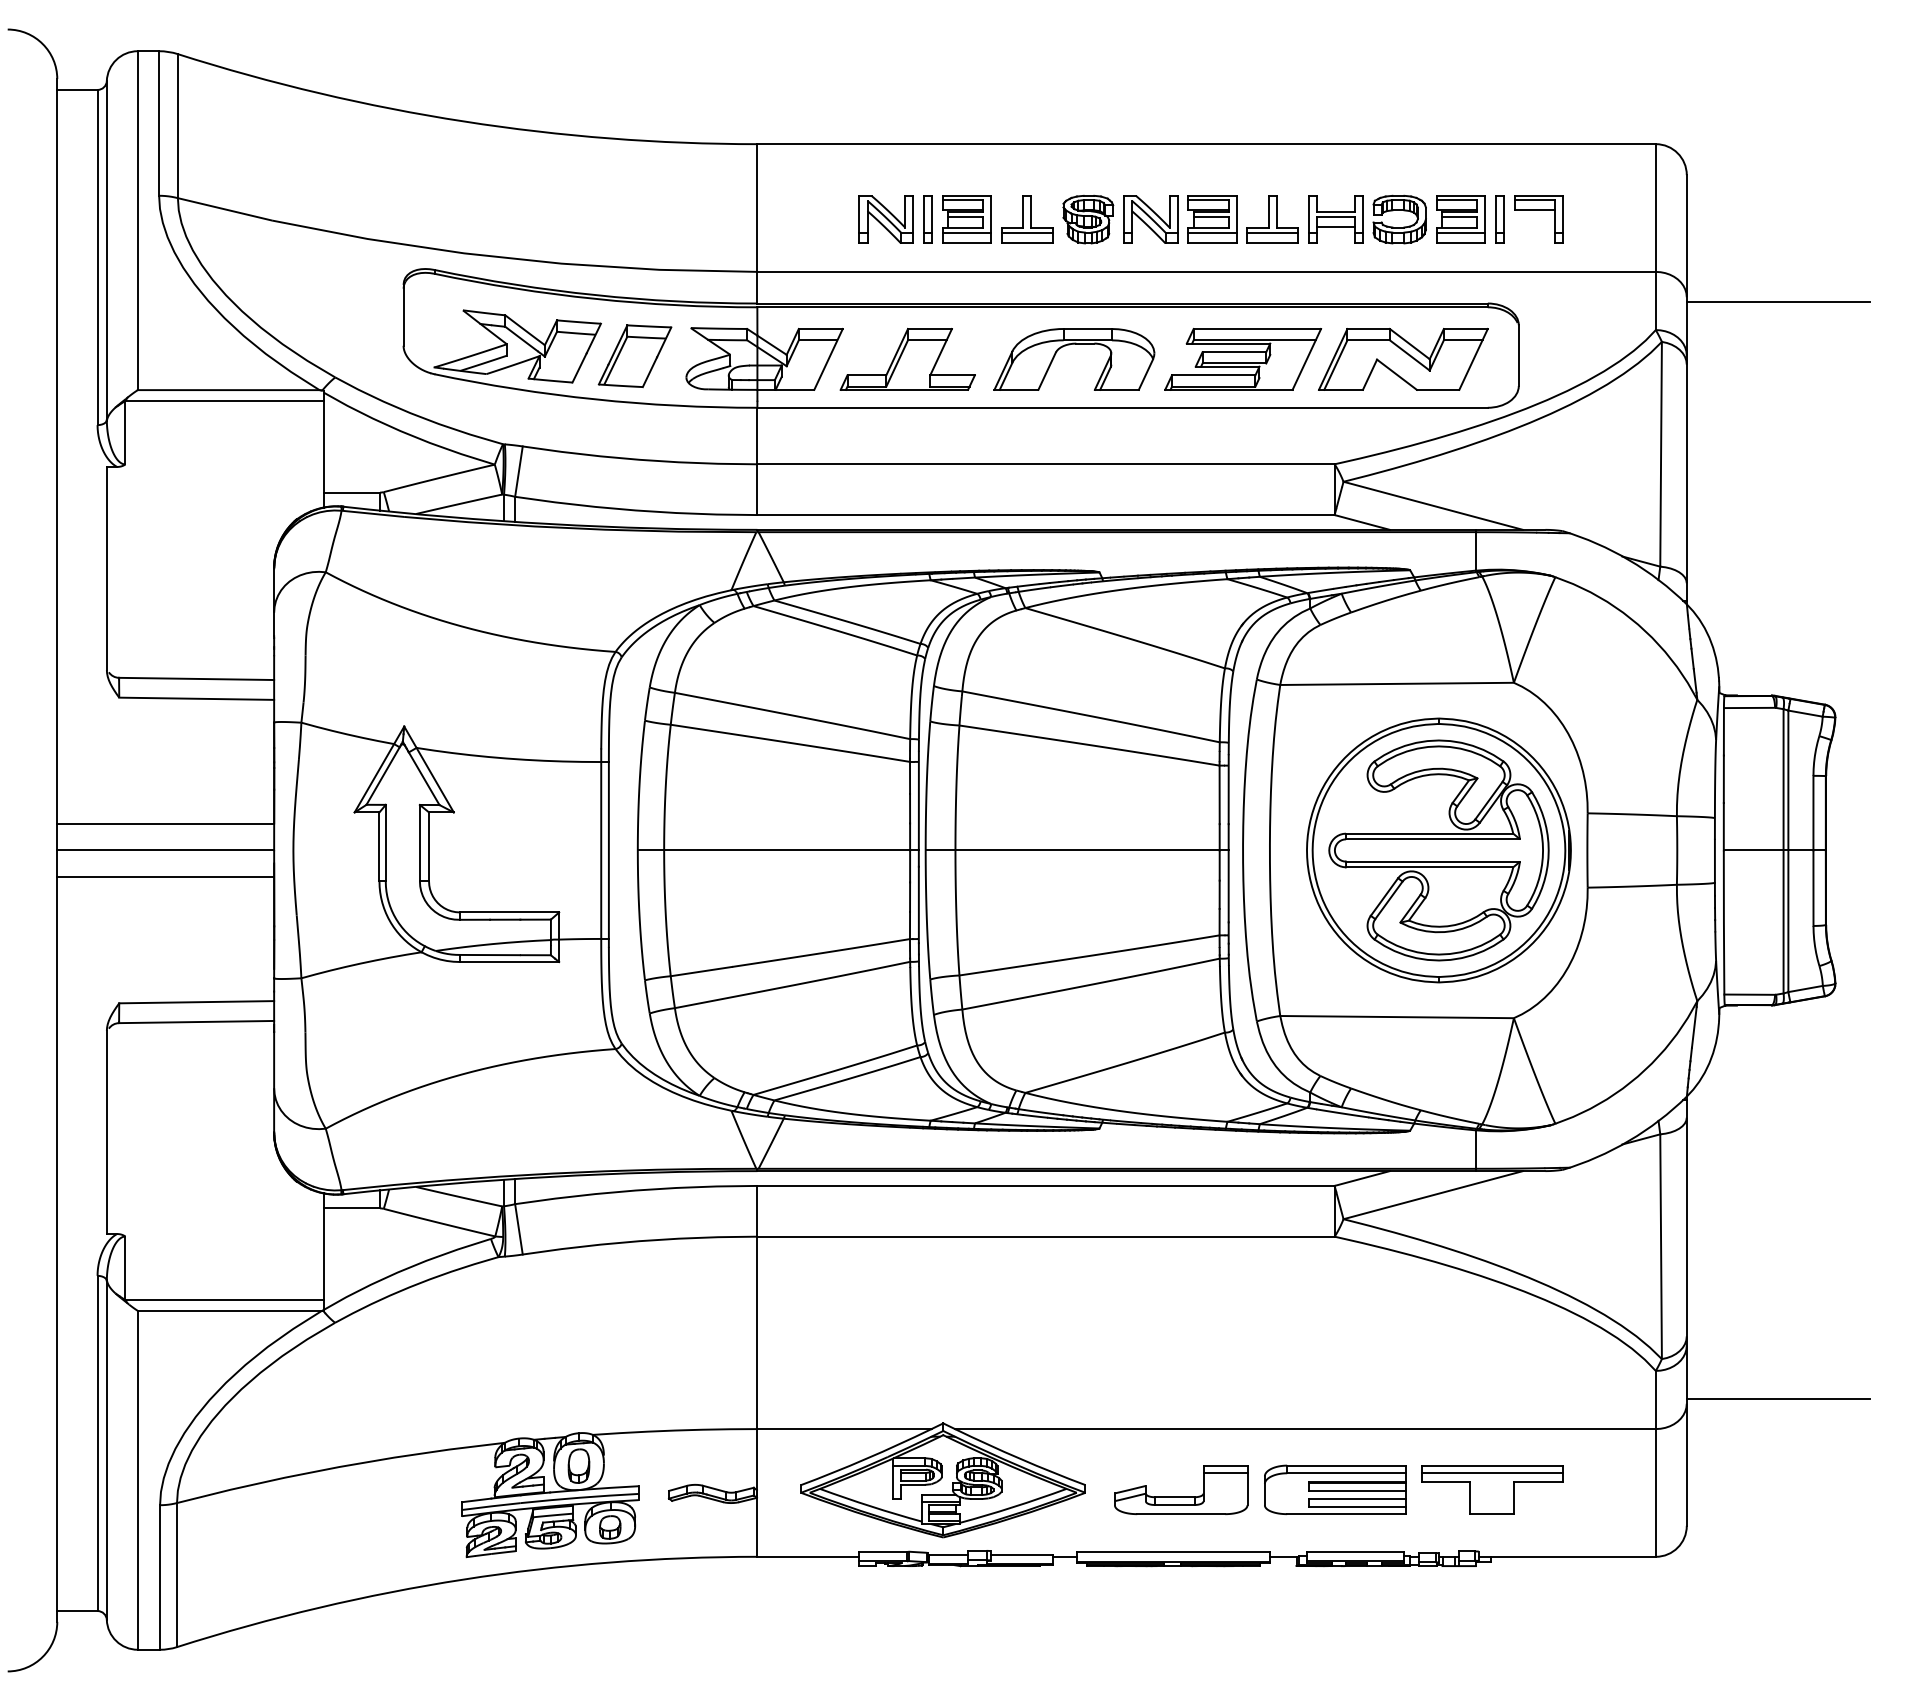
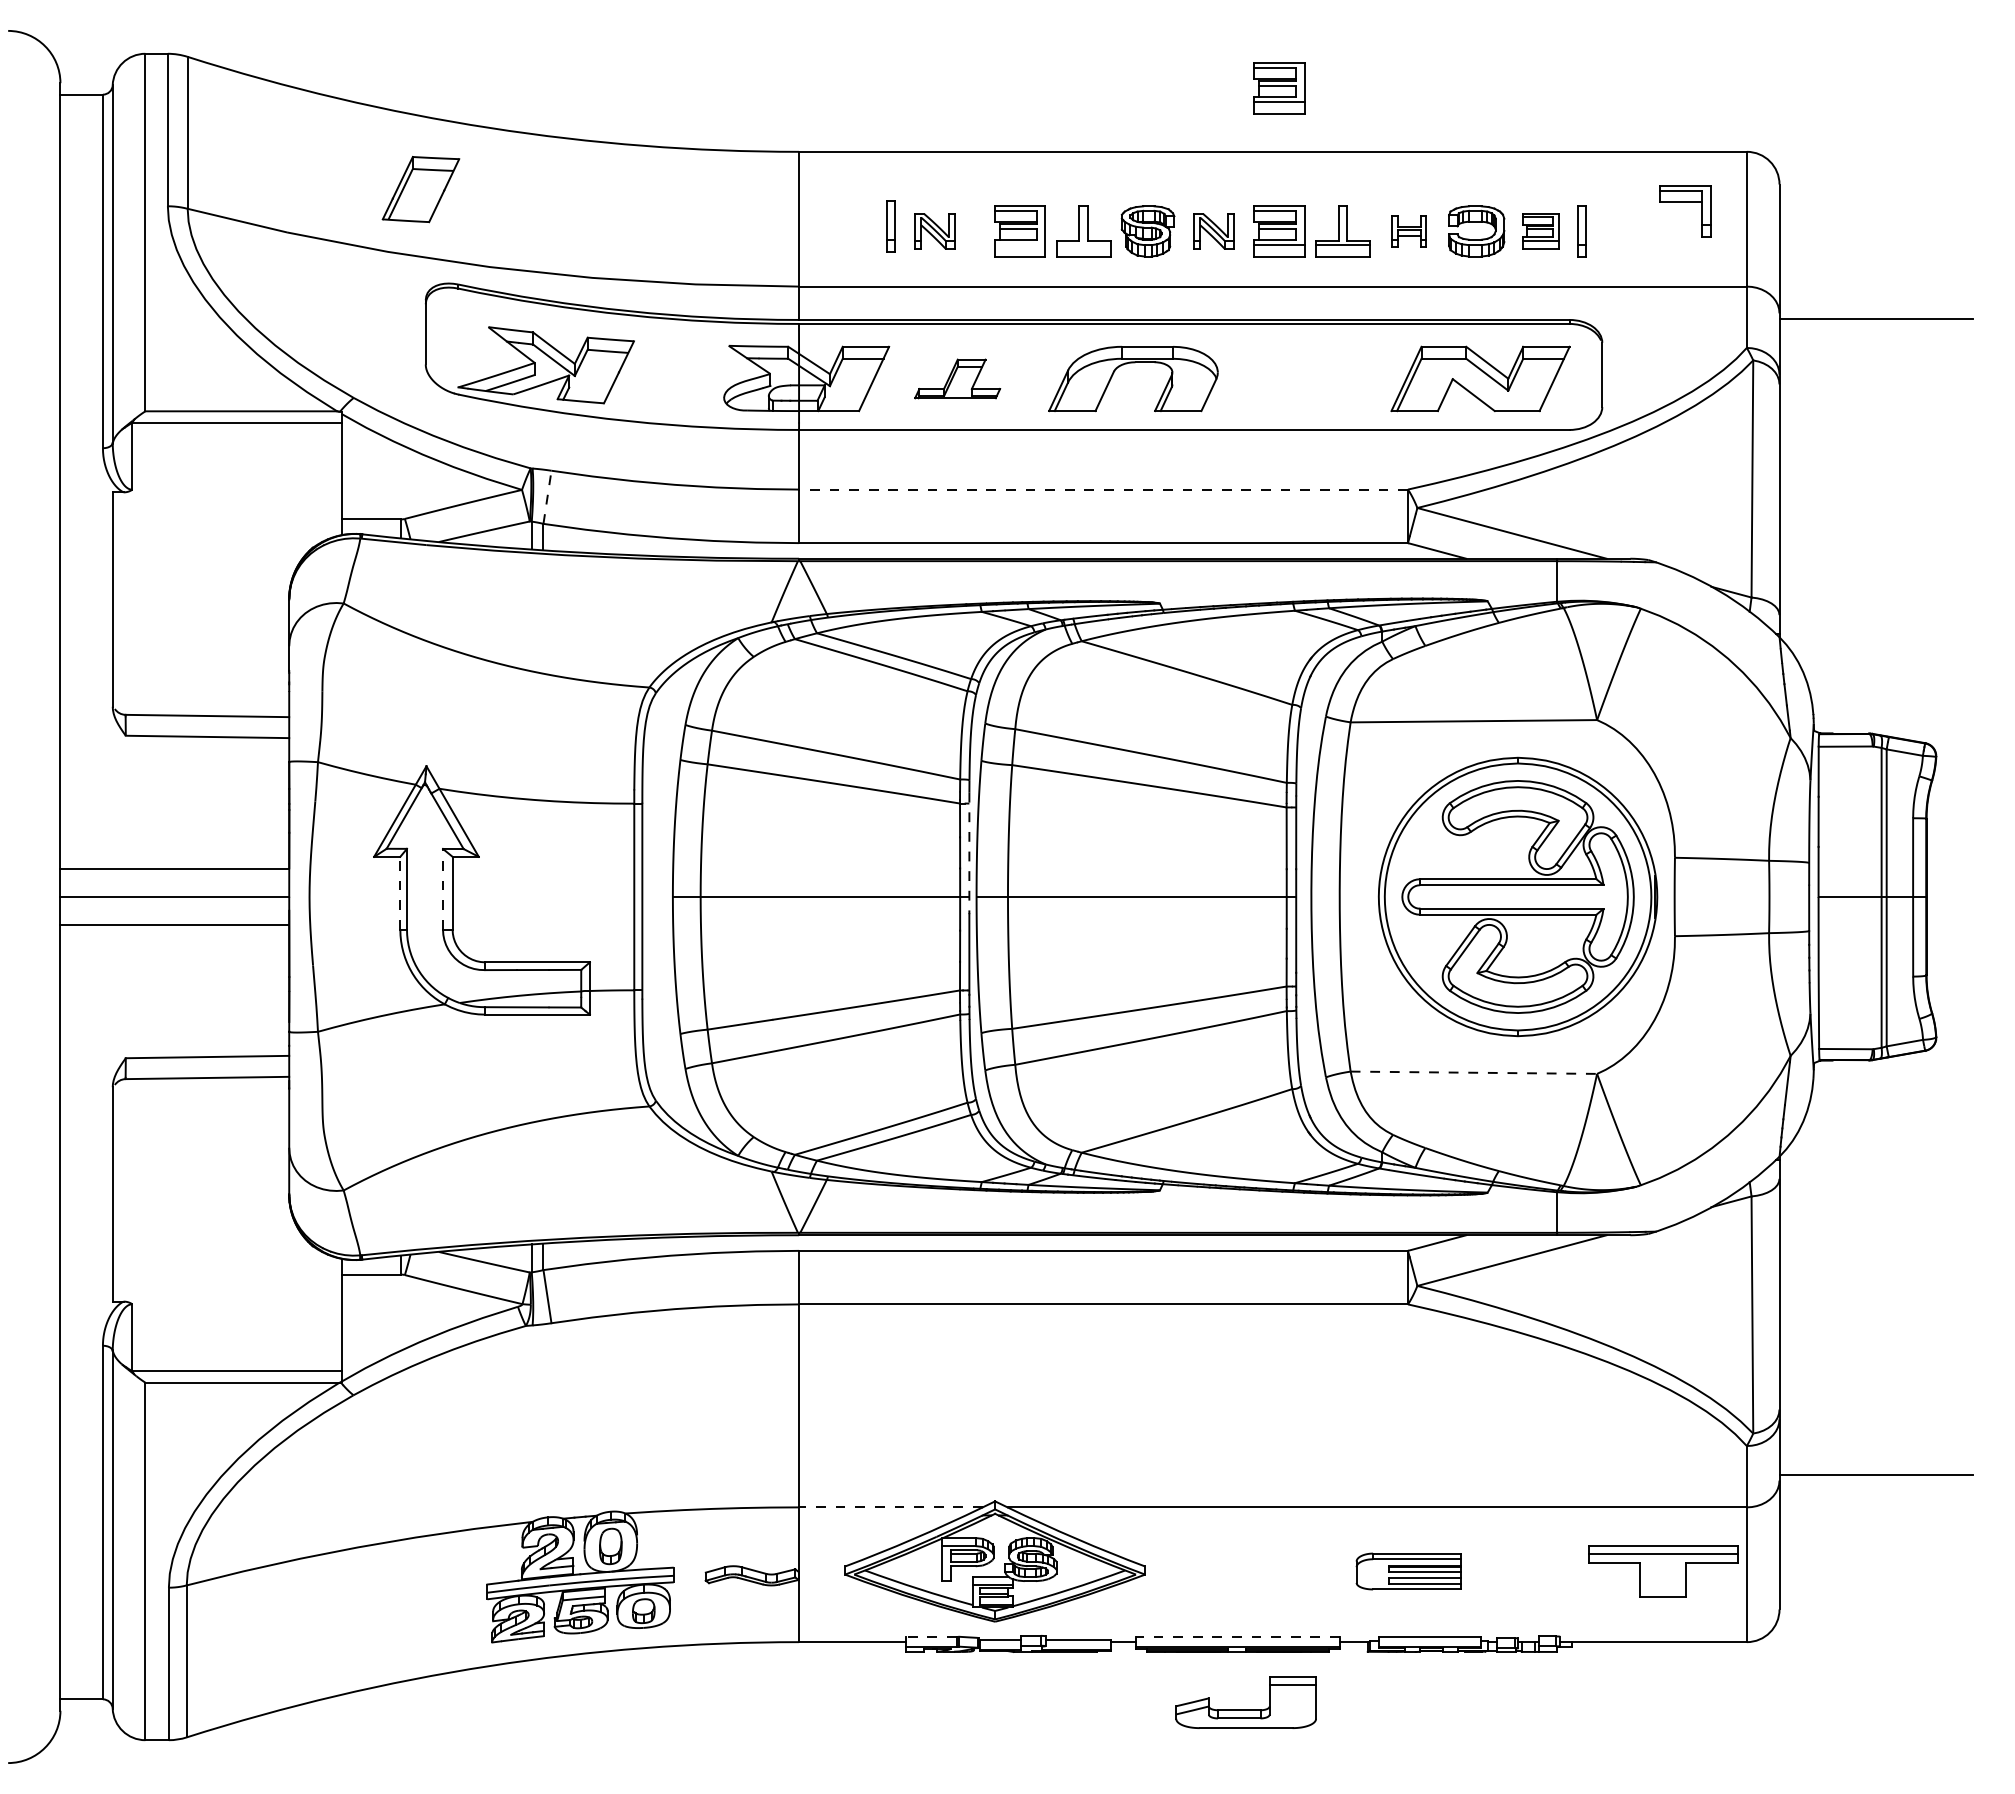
part: (1212, 84) -> (1279, 88), added
part: (1538, 211) -> (1685, 202), moved
part: (885, 219) -> (934, 231), size x0.7
part: (927, 219) -> (890, 226), moved
part: (1150, 219) -> (1213, 231), size x0.7
part: (1336, 219) -> (1409, 231), size x0.6
part: (1461, 219) -> (1541, 231), size x0.7
line: (966, 232) -> (1019, 245), removed
line: (1027, 232) -> (1083, 245), removed
part: (634, 356) -> (420, 189), moved
part: (907, 359) -> (957, 378), size x0.6
part: (1243, 359) -> (1311, 378), removed
line: (1045, 464) -> (1103, 489), solid -> dashed
line: (518, 471) -> (547, 497), solid -> dashed
line: (918, 809) -> (969, 853), solid -> dashed
line: (420, 842) -> (443, 888), solid -> dashed
line: (379, 846) -> (400, 892), solid -> dashed
line: (1397, 1016) -> (1474, 1072), solid -> dashed
line: (844, 1429) -> (890, 1507), solid -> dashed
part: (1335, 1489) -> (1408, 1571), size x0.7
part: (1492, 1489) -> (1663, 1571), moved
part: (1180, 1496) -> (1245, 1709), moved
line: (882, 1552) -> (931, 1637), solid -> dashed
line: (1173, 1552) -> (1238, 1637), solid -> dashed

